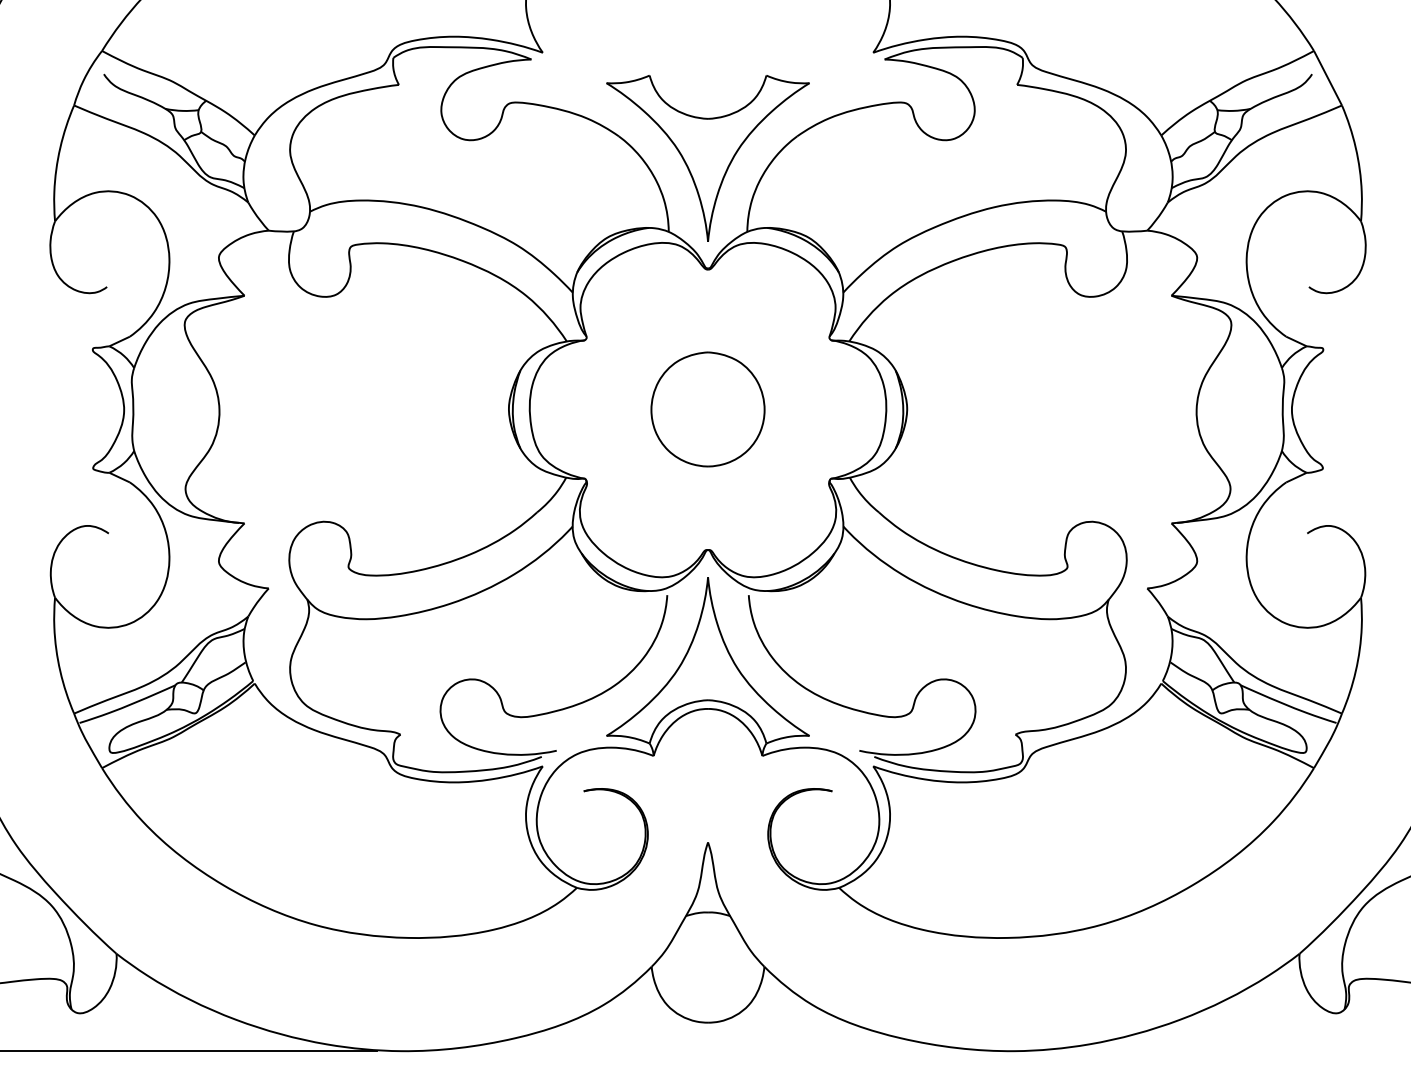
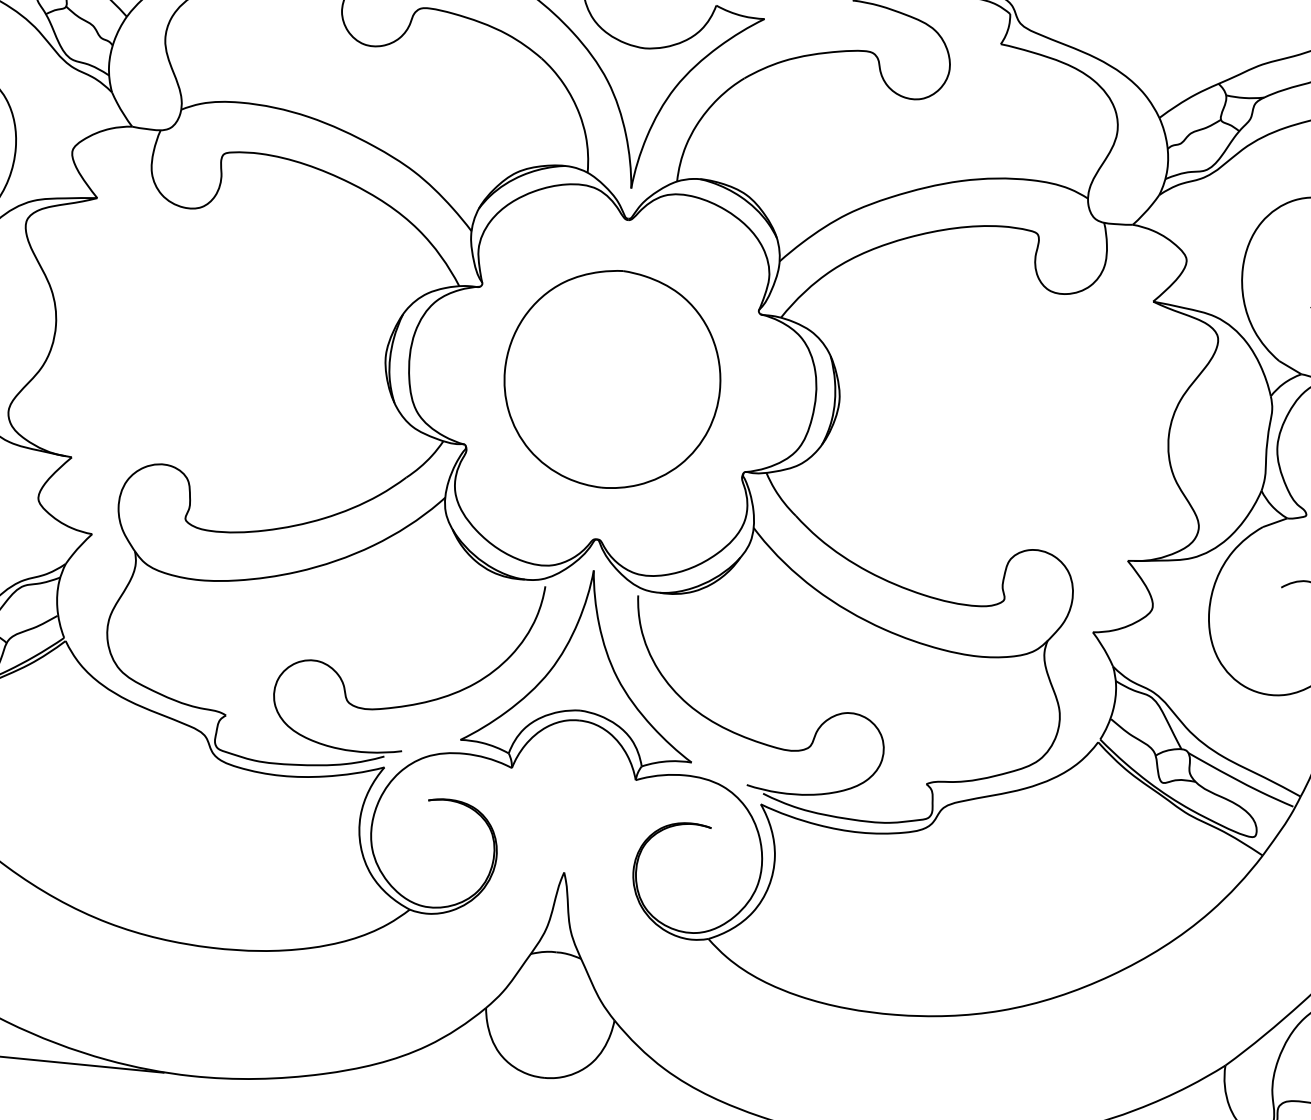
part: (707, 409) -> (611, 379), size x1.67

